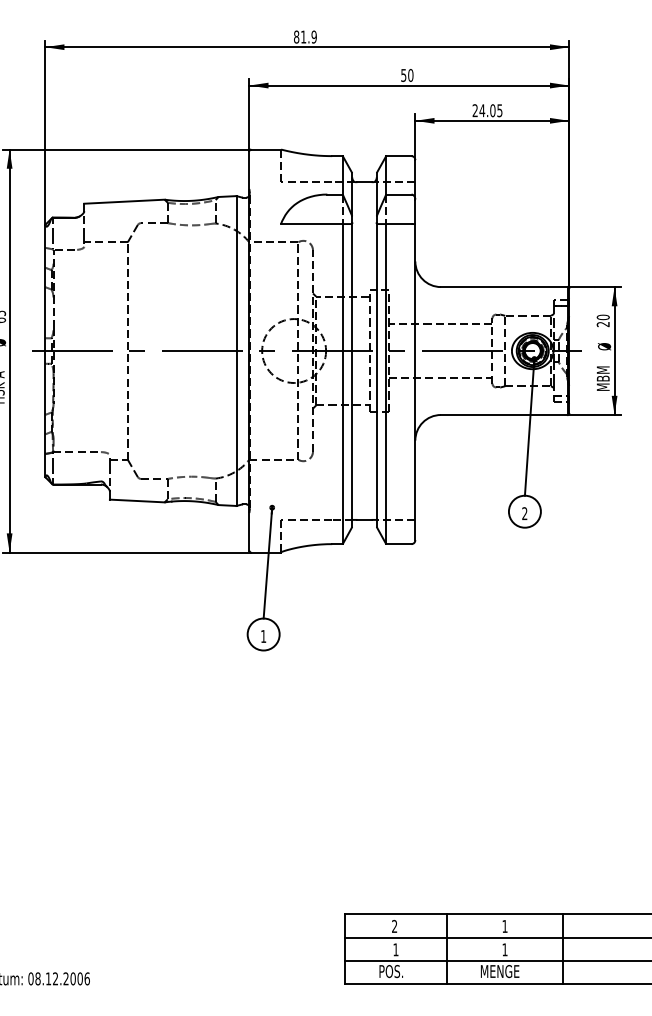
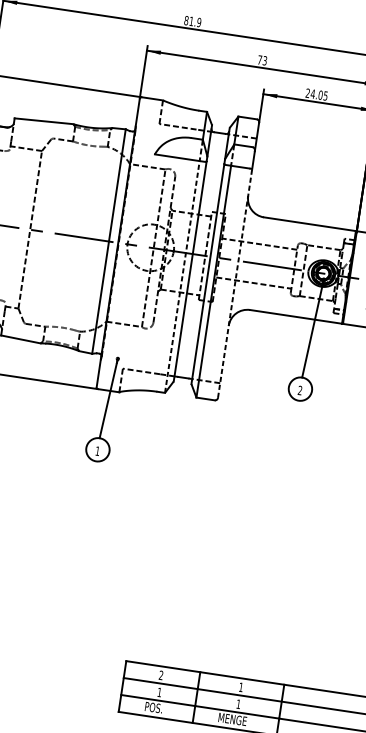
text: (407, 75) -> (262, 60), 50 -> 73
line: (415, 381) -> (235, 282), solid -> dashed
line: (342, 383) -> (182, 276), solid -> dashed

